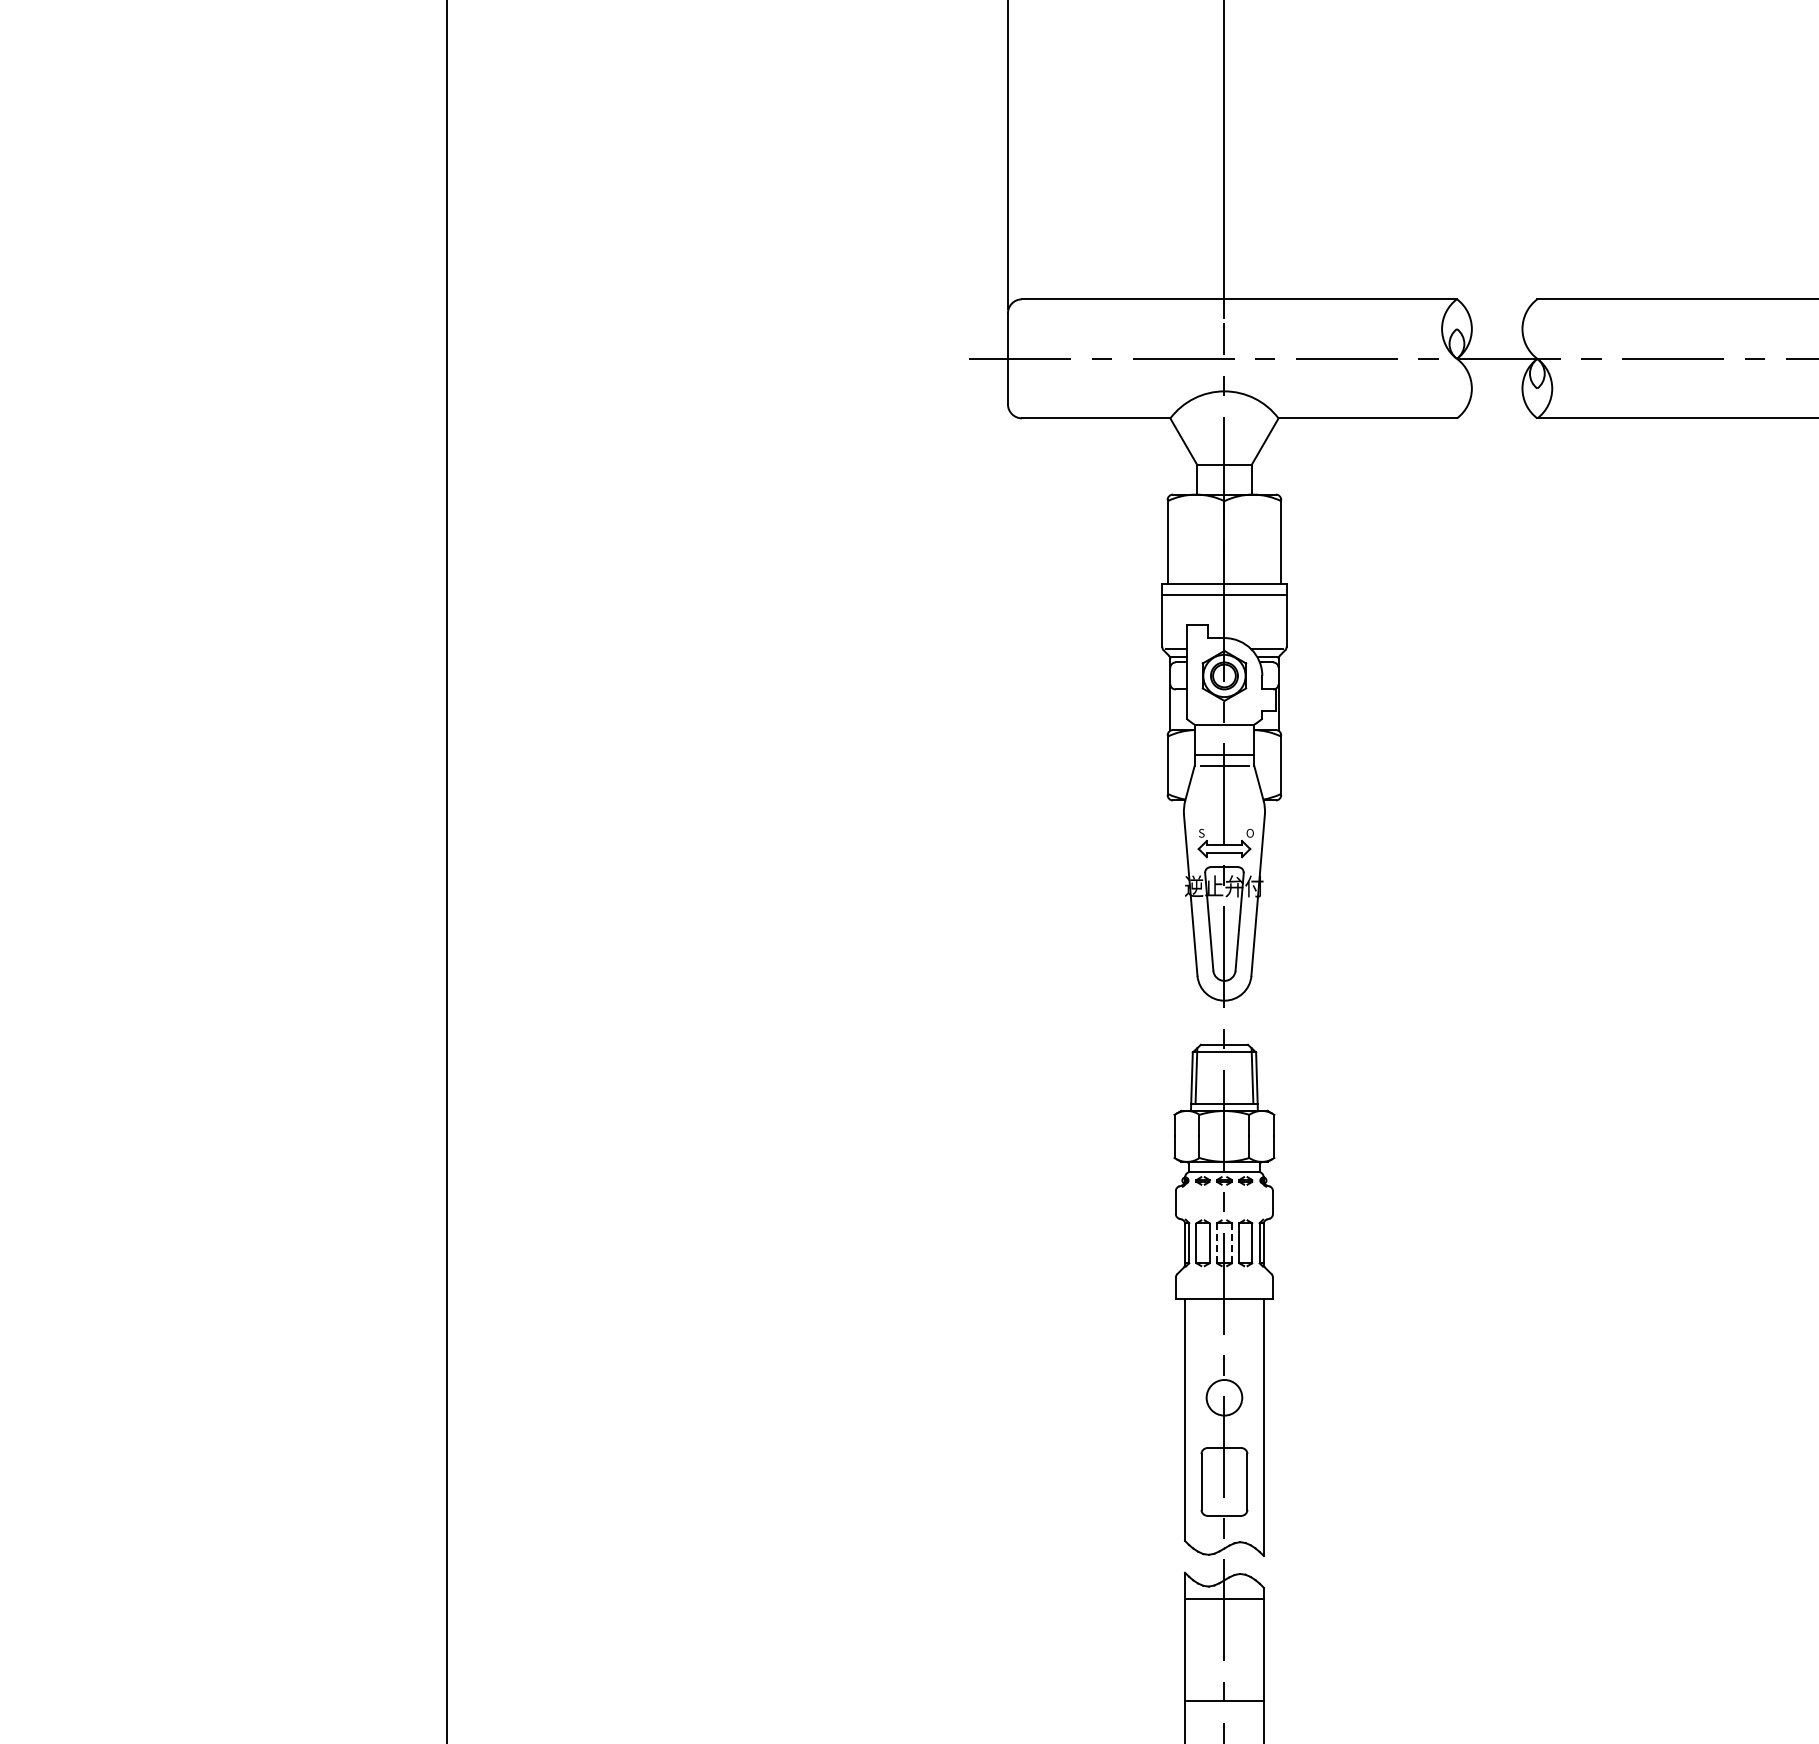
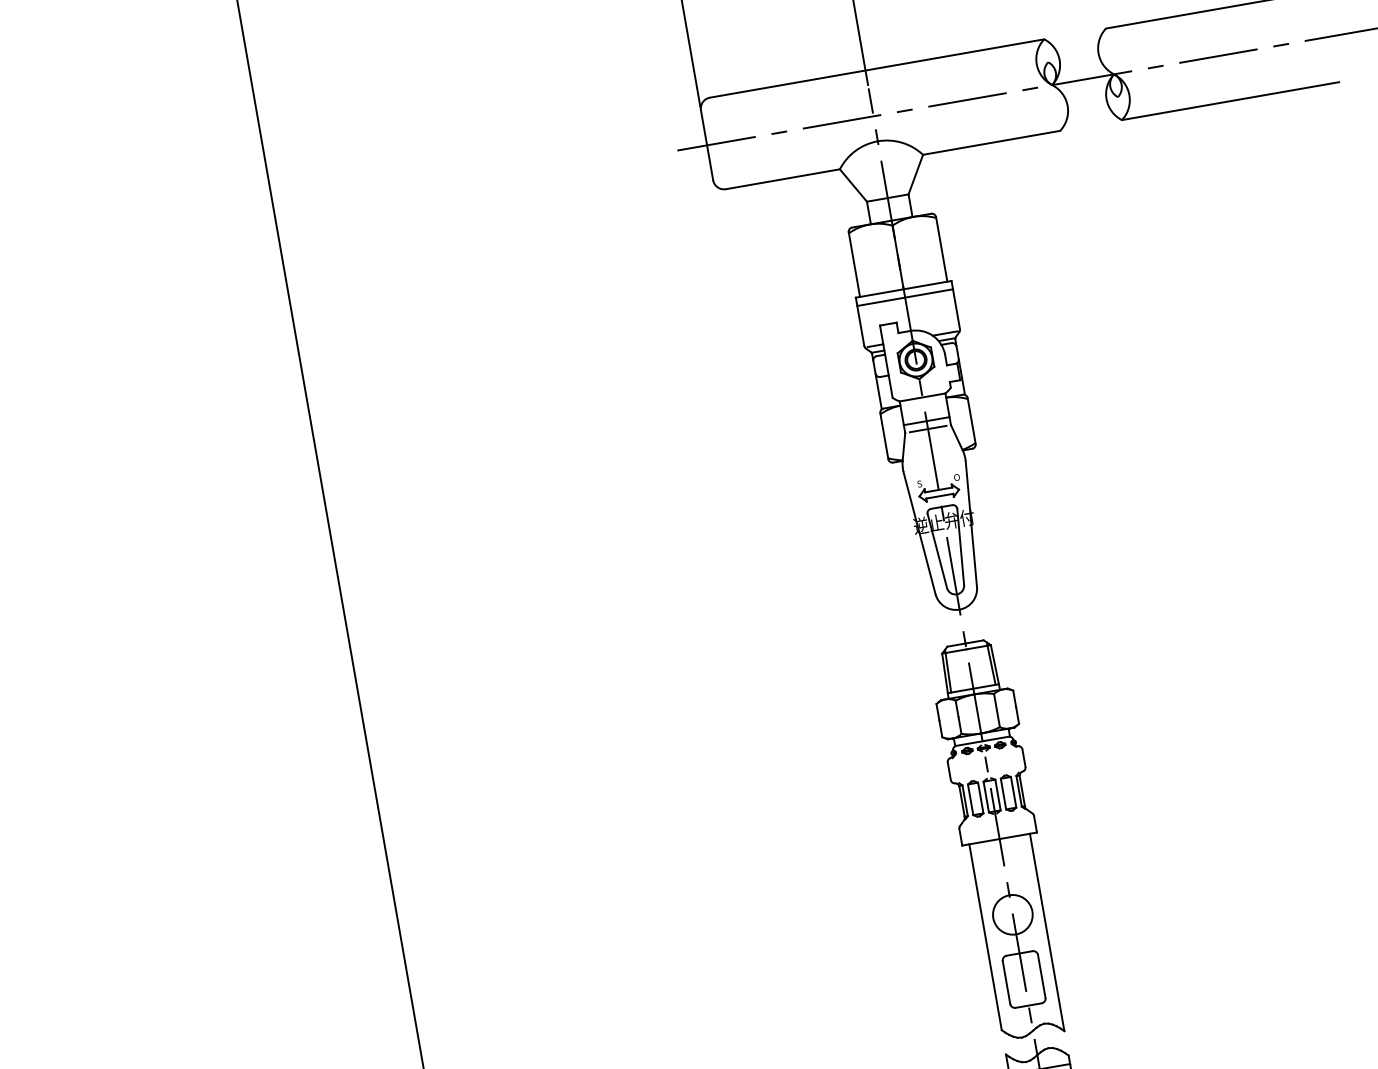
line: (1216, 1242) -> (985, 796), dashed -> solid
line: (1232, 1242) -> (998, 794), dashed -> solid
circle: (1224, 1397) -> (1012, 914), size x1.43

